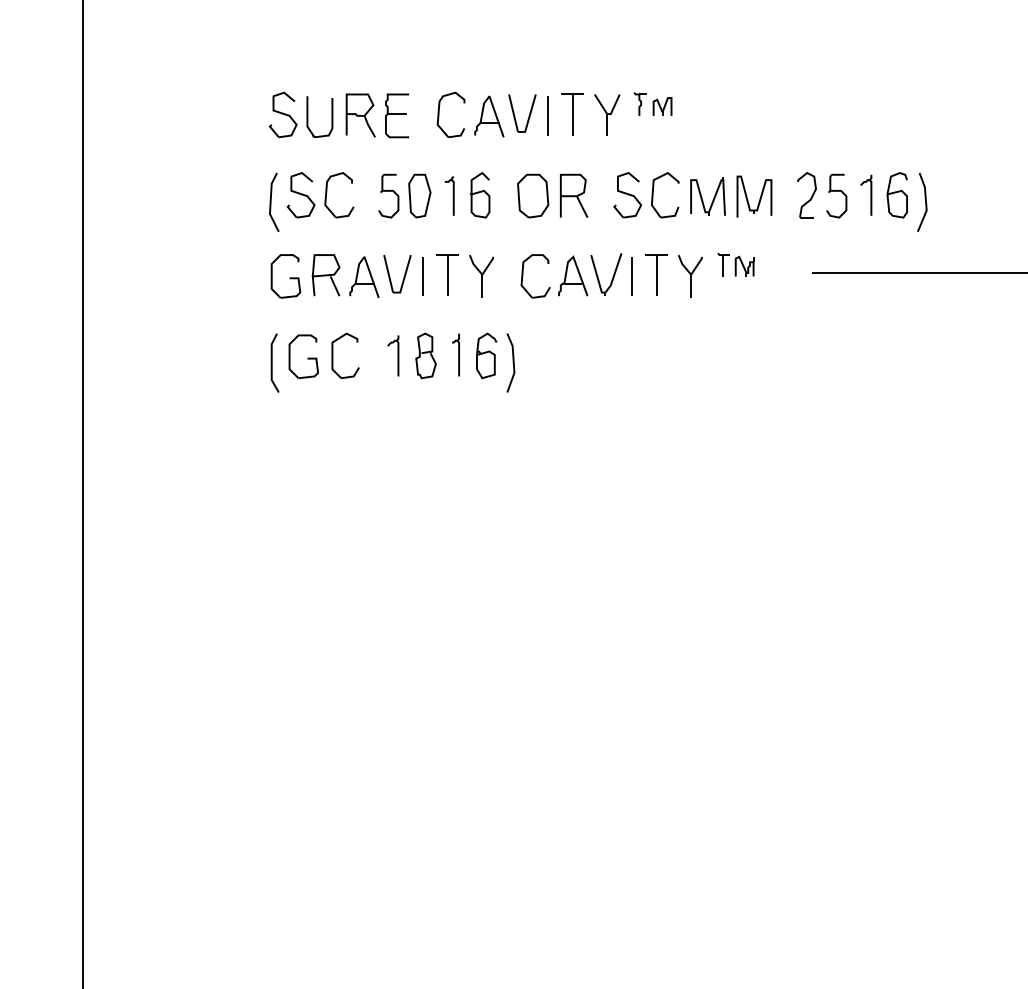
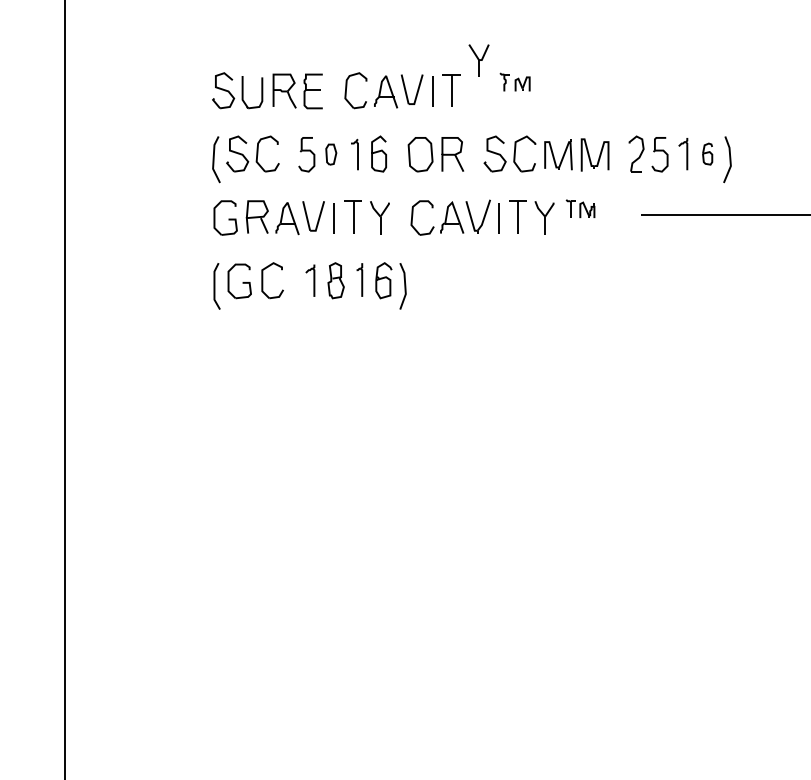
part: (607, 114) -> (479, 60), moved
part: (419, 195) -> (330, 154), size x0.6
part: (896, 195) -> (707, 154), size x0.6

